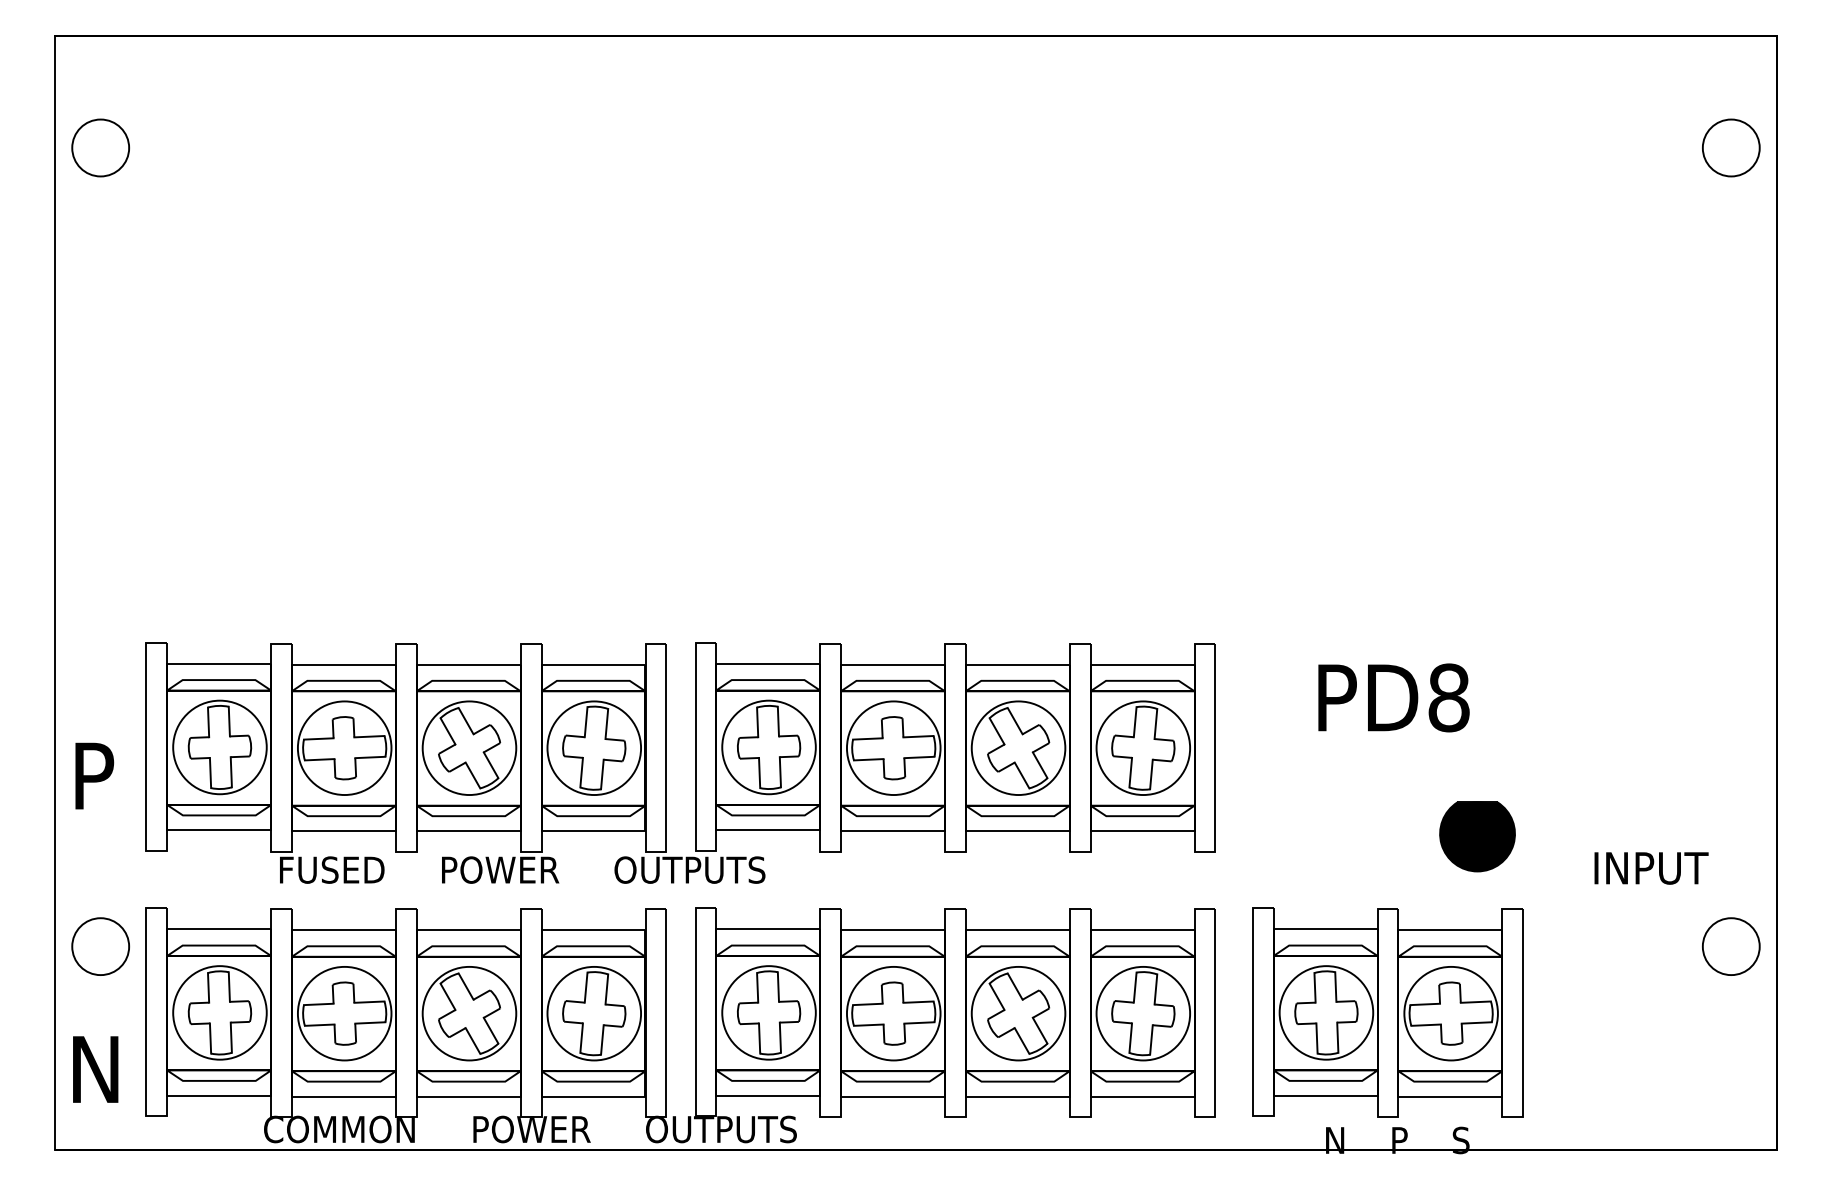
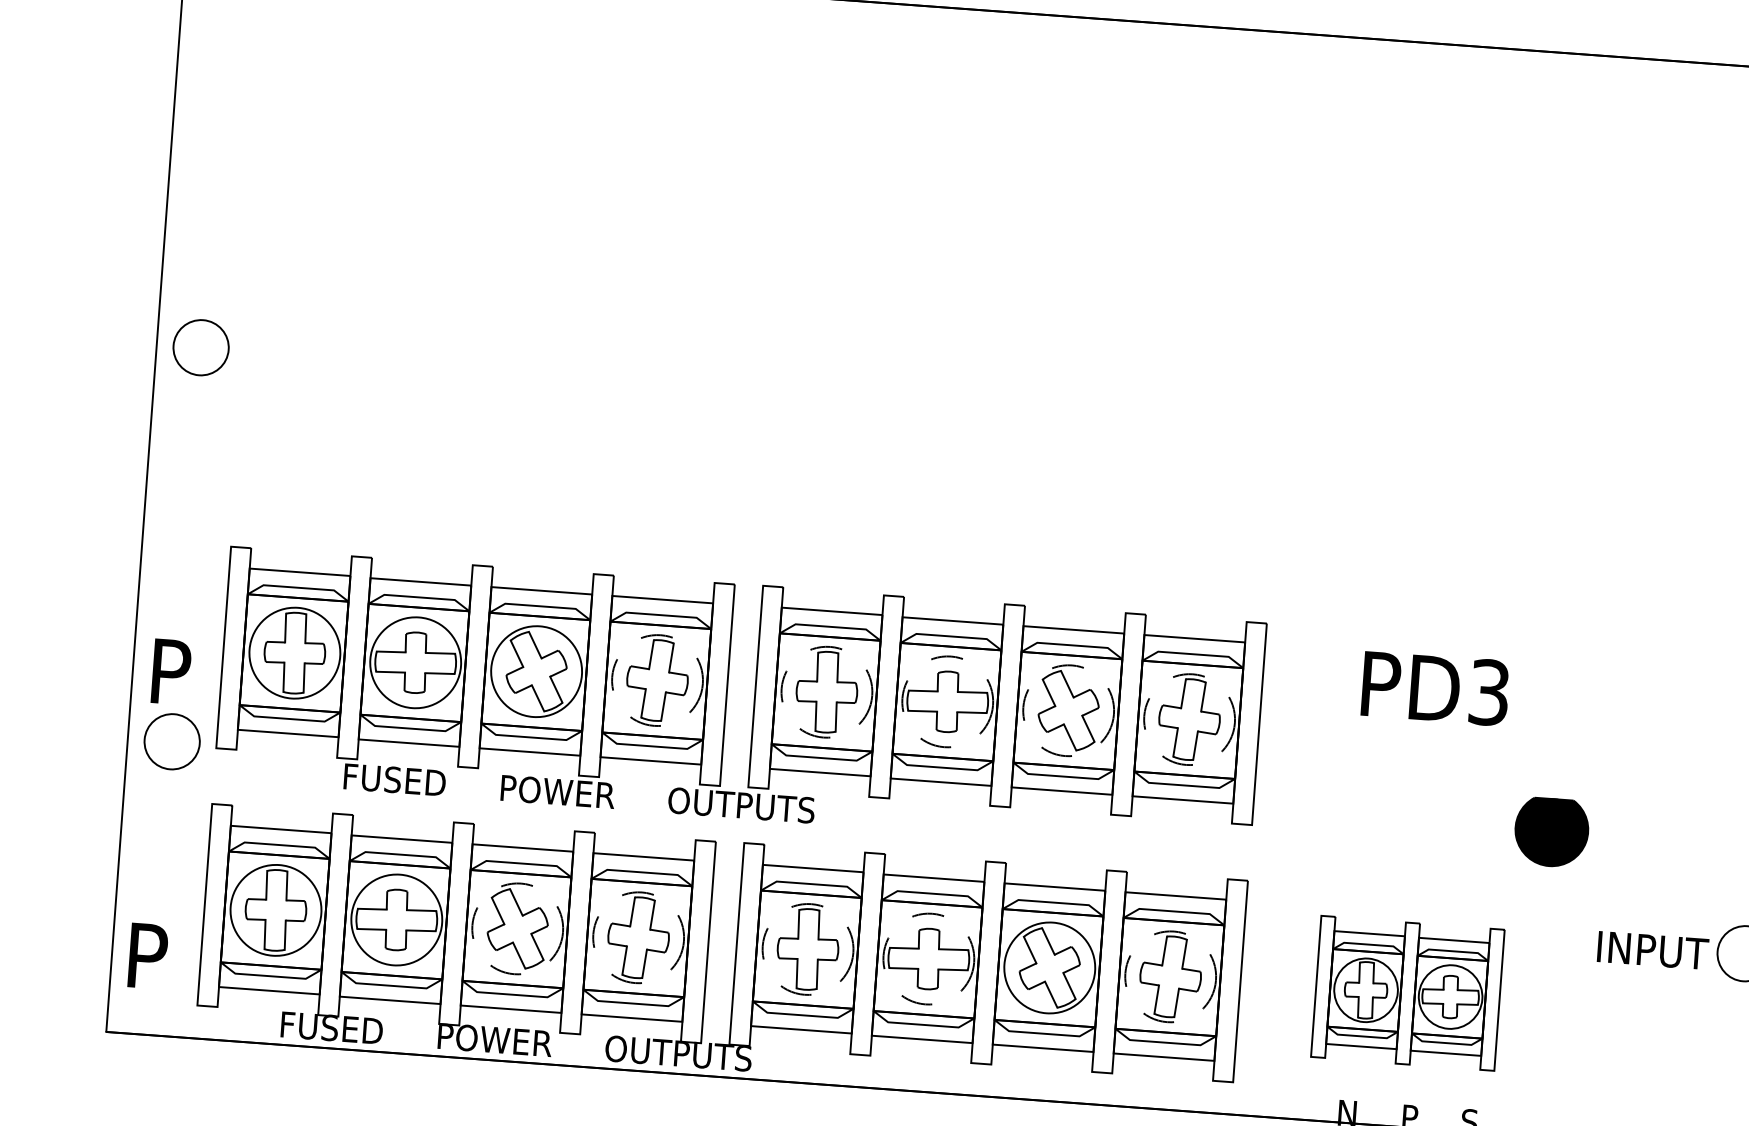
circle: (100, 147) -> (200, 347), moved
text: (1448, 697) -> (1488, 692), PD8 -> PD3
circle: (768, 747) -> (826, 692), solid -> dashed
circle: (594, 748) -> (657, 680), solid -> dashed
circle: (893, 748) -> (947, 702), solid -> dashed
circle: (1018, 748) -> (1068, 711), solid -> dashed
circle: (1143, 748) -> (1189, 719), solid -> dashed
part: (1477, 836) -> (1551, 832), moved
text: (1651, 868) -> (1653, 950), moved
circle: (100, 946) -> (172, 741), moved
circle: (768, 1012) -> (807, 949), solid -> dashed
part: (1387, 1012) -> (1407, 993), size x0.7
circle: (469, 1013) -> (517, 928), solid -> dashed
circle: (594, 1013) -> (638, 937), solid -> dashed
circle: (893, 1013) -> (928, 958), solid -> dashed
circle: (1143, 1013) -> (1170, 976), solid -> dashed
text: (99, 1069) -> (155, 956), N -> P
text: (515, 1129) -> (554, 1044), COMMON     POWER     OUTPUTS -> FUSED     POWER     OUTPUTS

